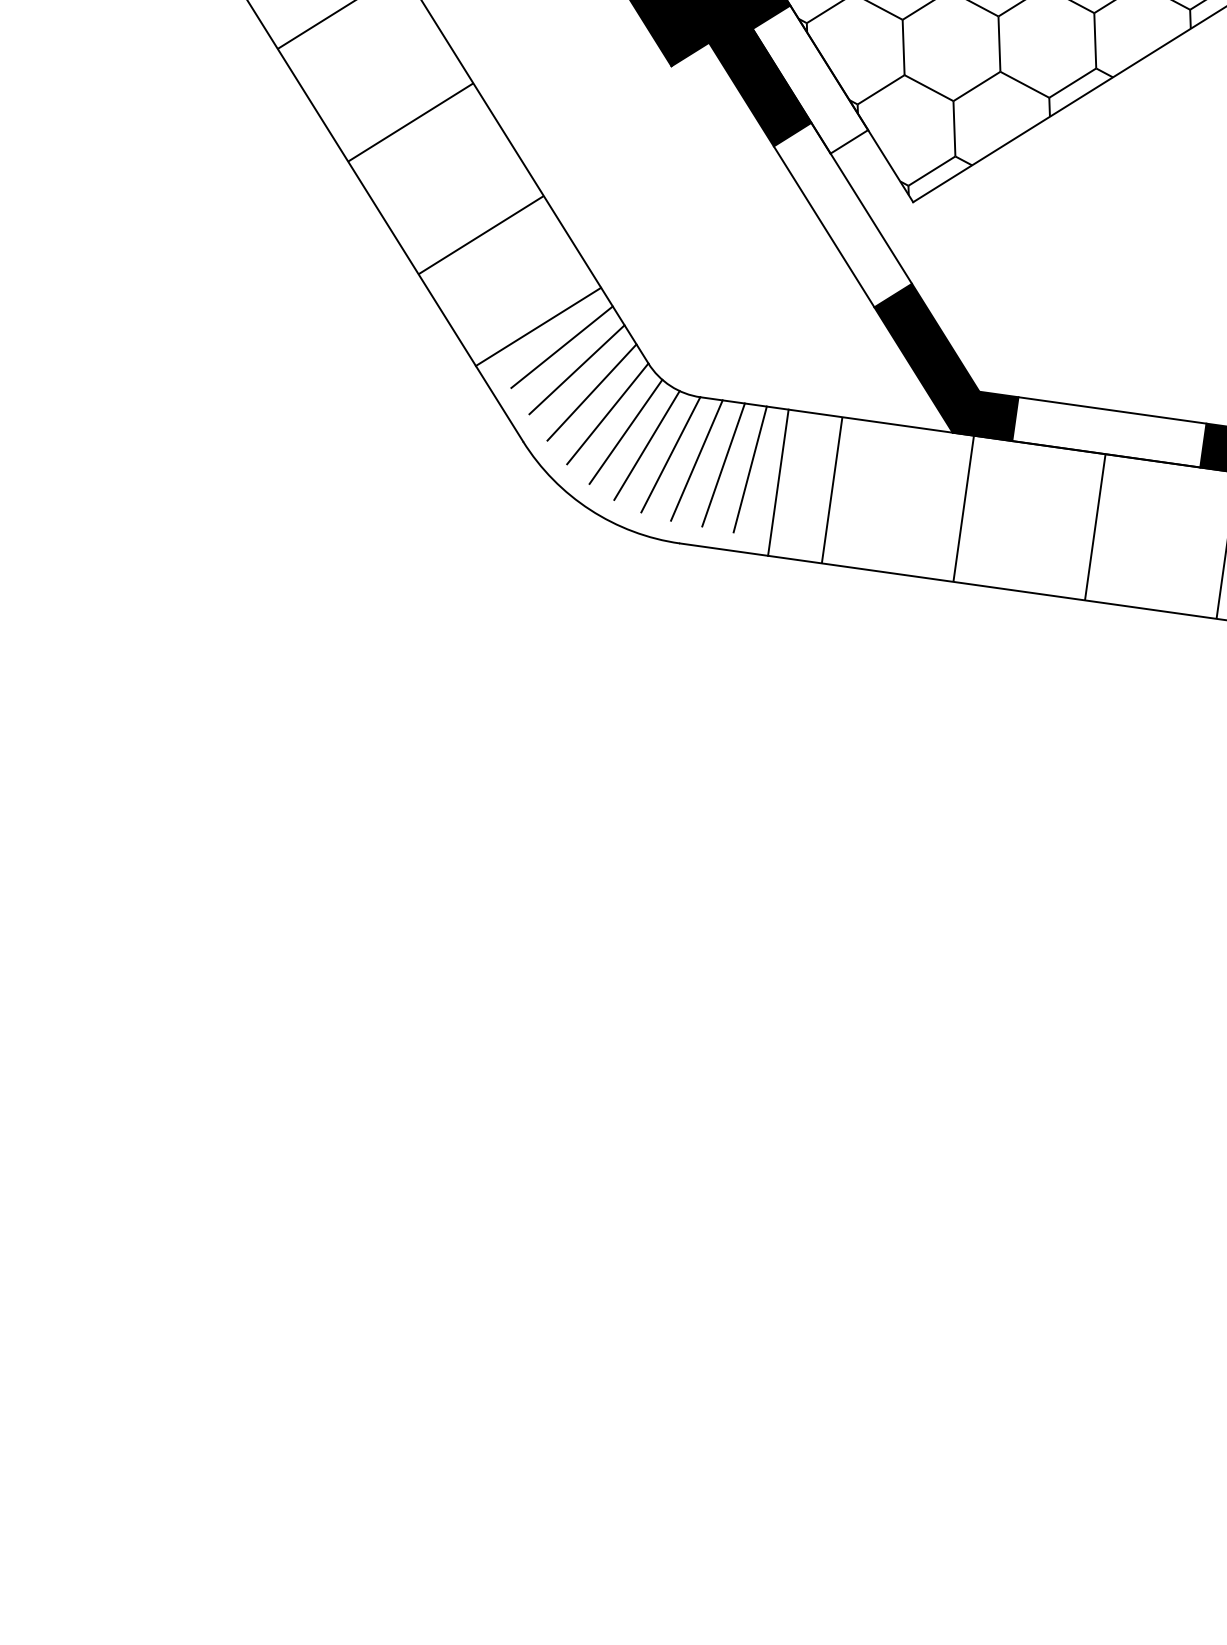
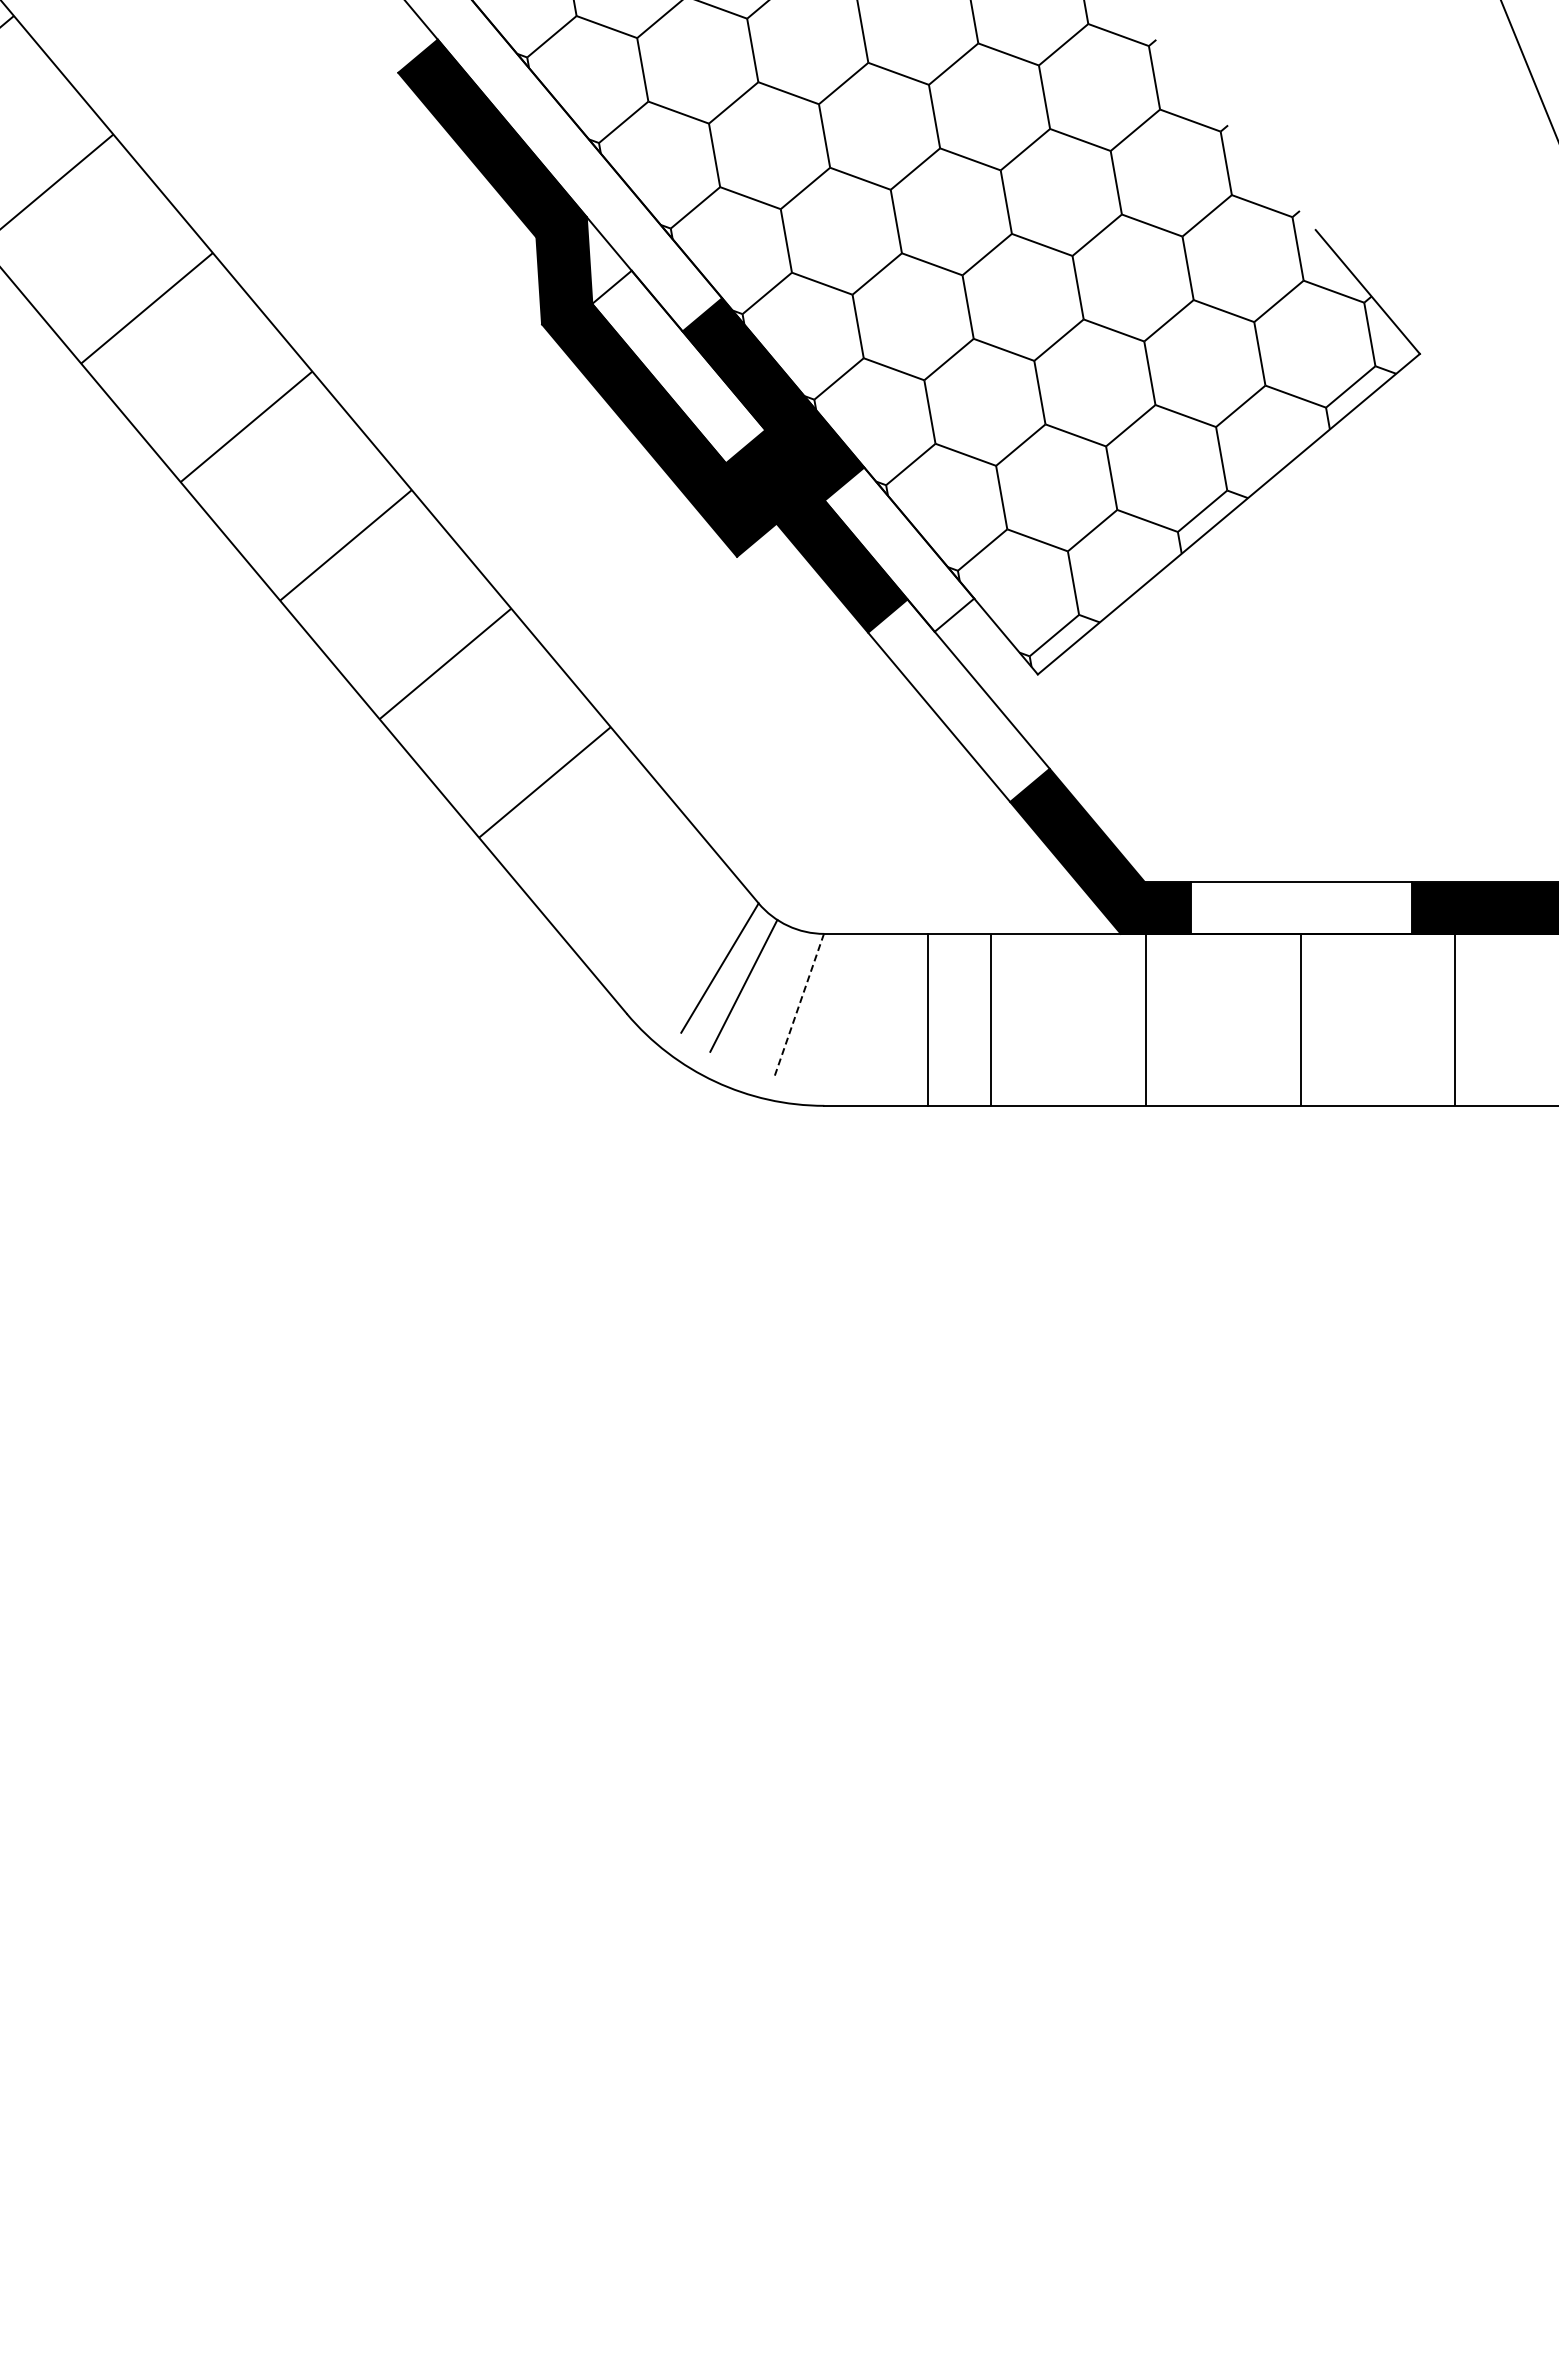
line: (538, 326) -> (625, 878), removed
line: (562, 347) -> (656, 898), removed
line: (576, 369) -> (676, 922), removed
line: (591, 391) -> (697, 945), removed
line: (647, 445) -> (770, 998), removed
line: (670, 455) -> (799, 1005), solid -> dashed
line: (697, 460) -> (830, 1007), removed
line: (723, 464) -> (861, 1007), removed
line: (750, 468) -> (893, 1008), removed

